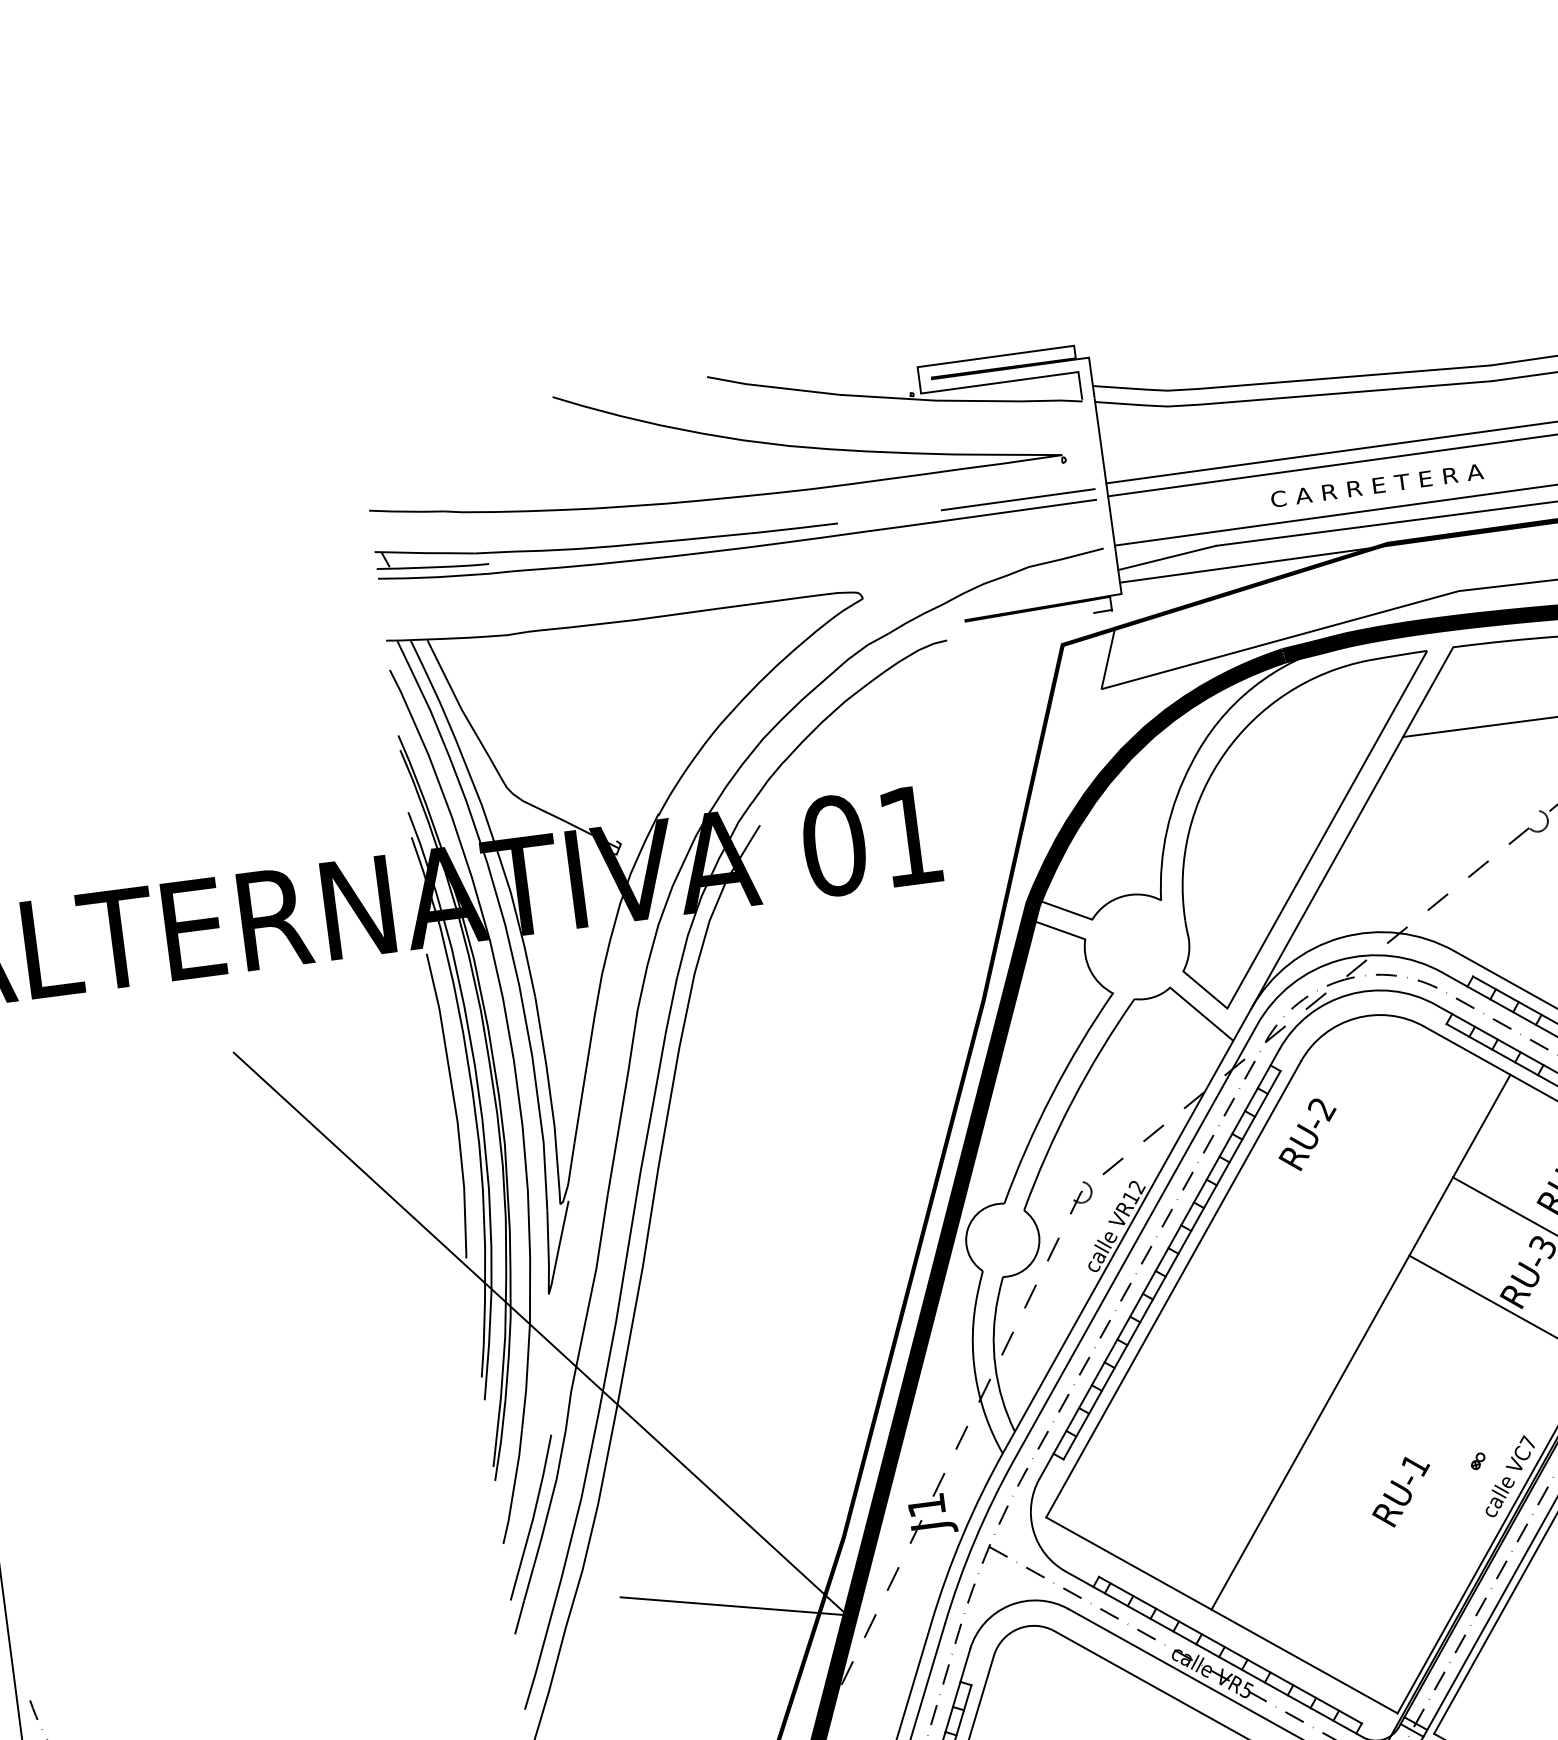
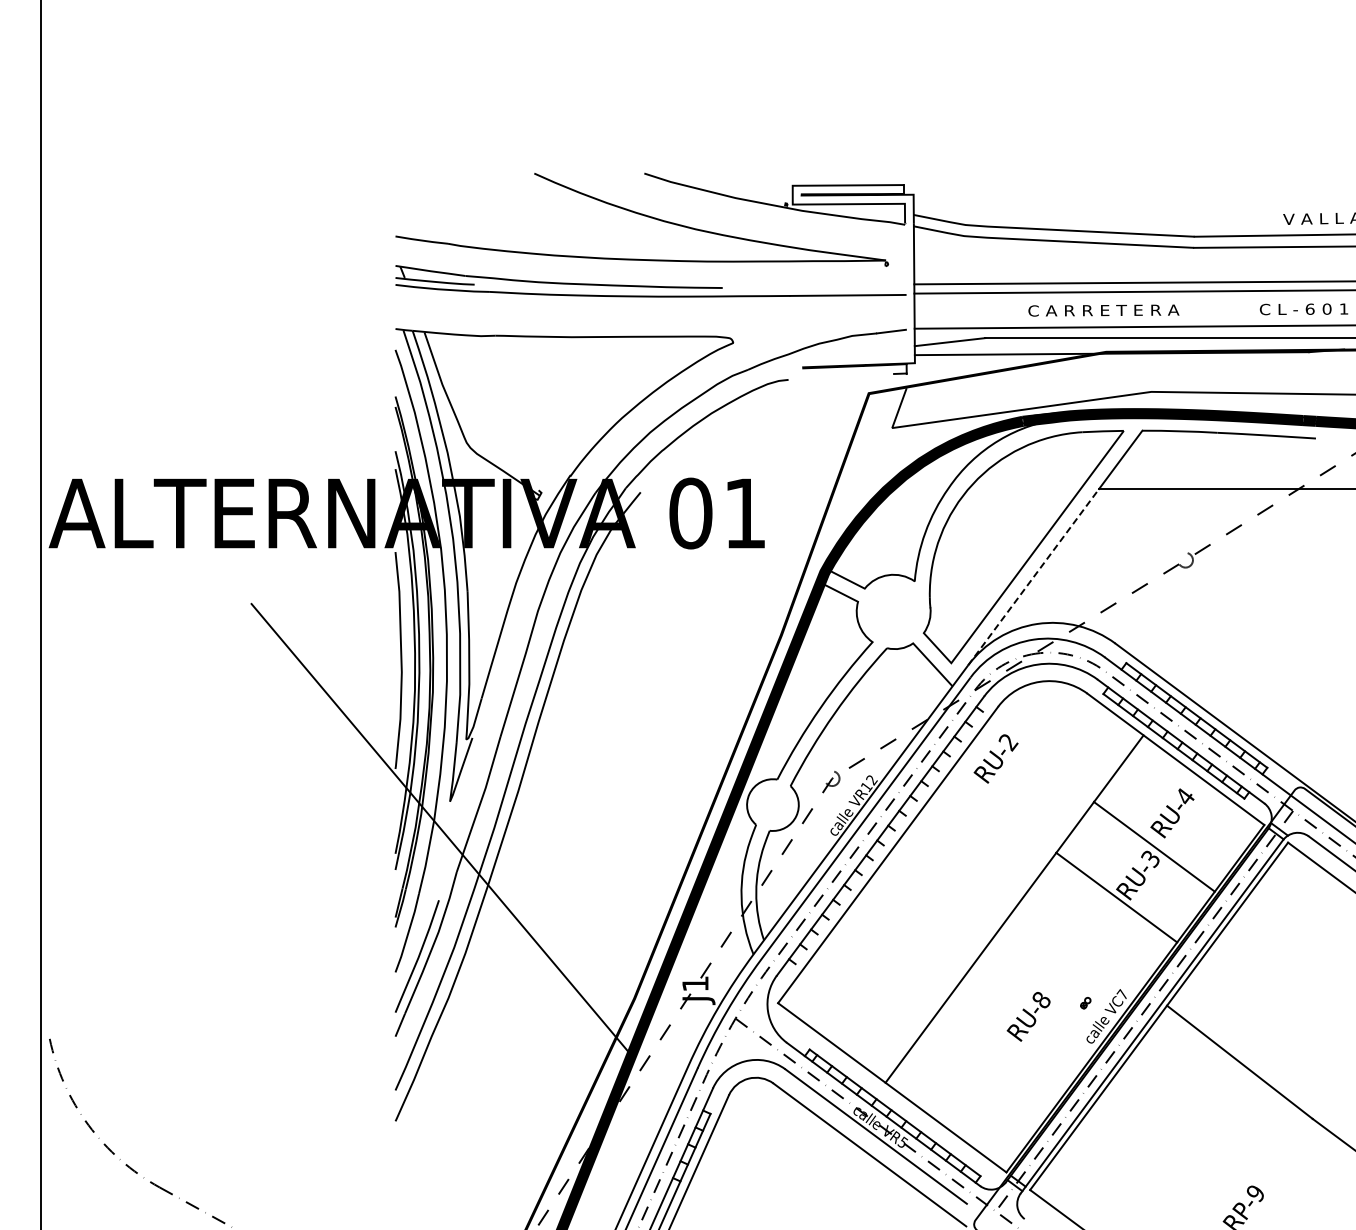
line: (1017, 499) -> (850, 287), removed
line: (1327, 873) -> (1033, 577), solid -> dashed
line: (1170, 1264) -> (888, 837), removed
text: (1415, 1465) -> (1041, 1000), RU-1 -> RU-8
line: (732, 1605) -> (550, 1036), removed

